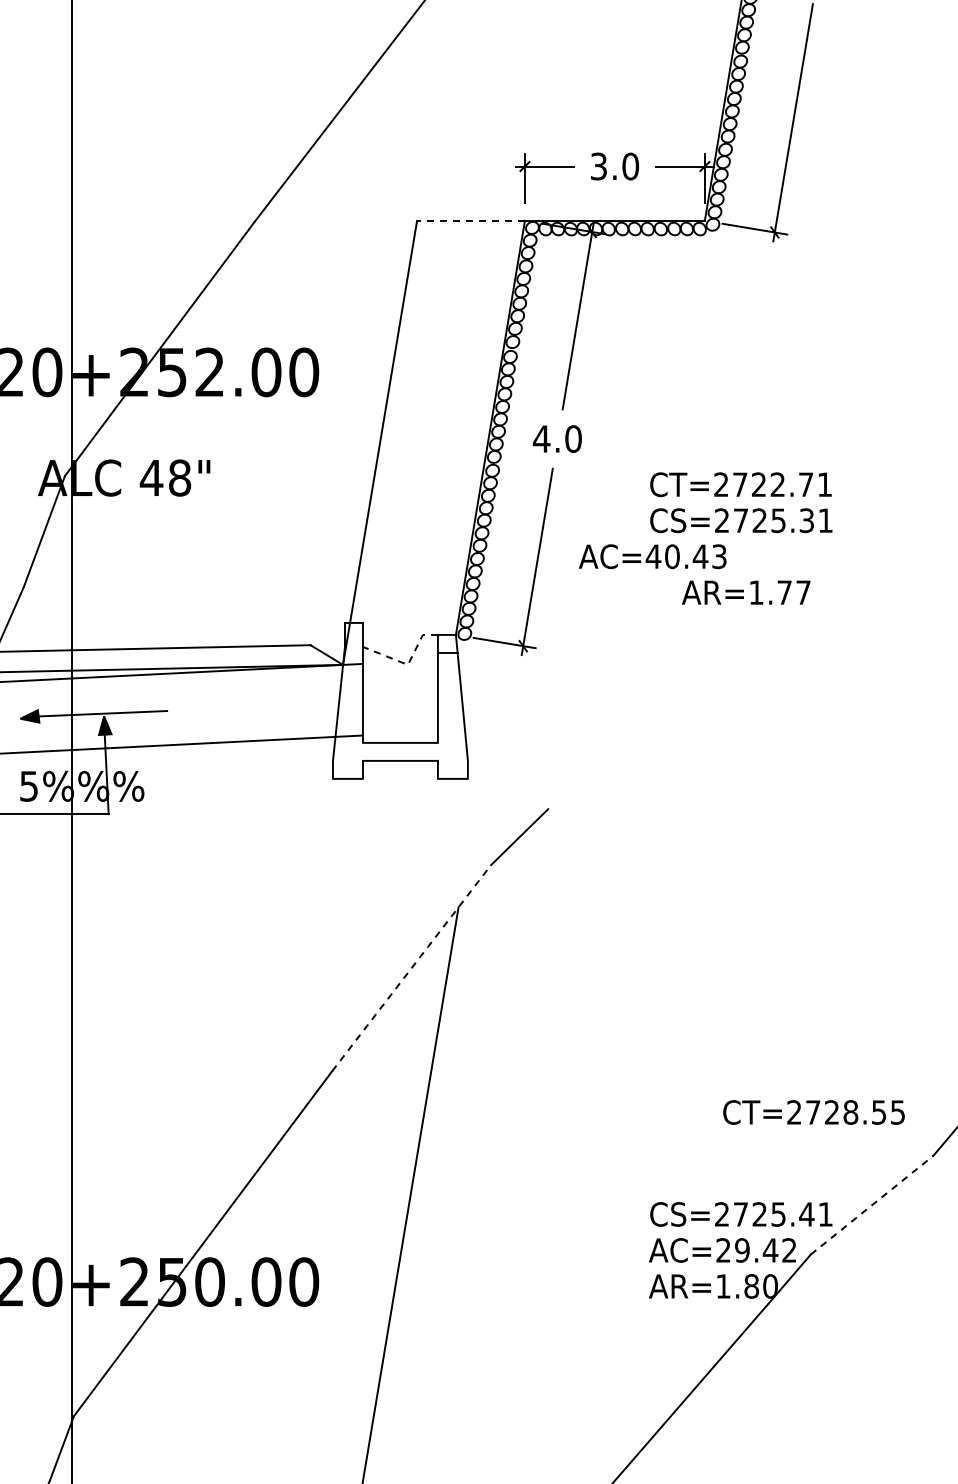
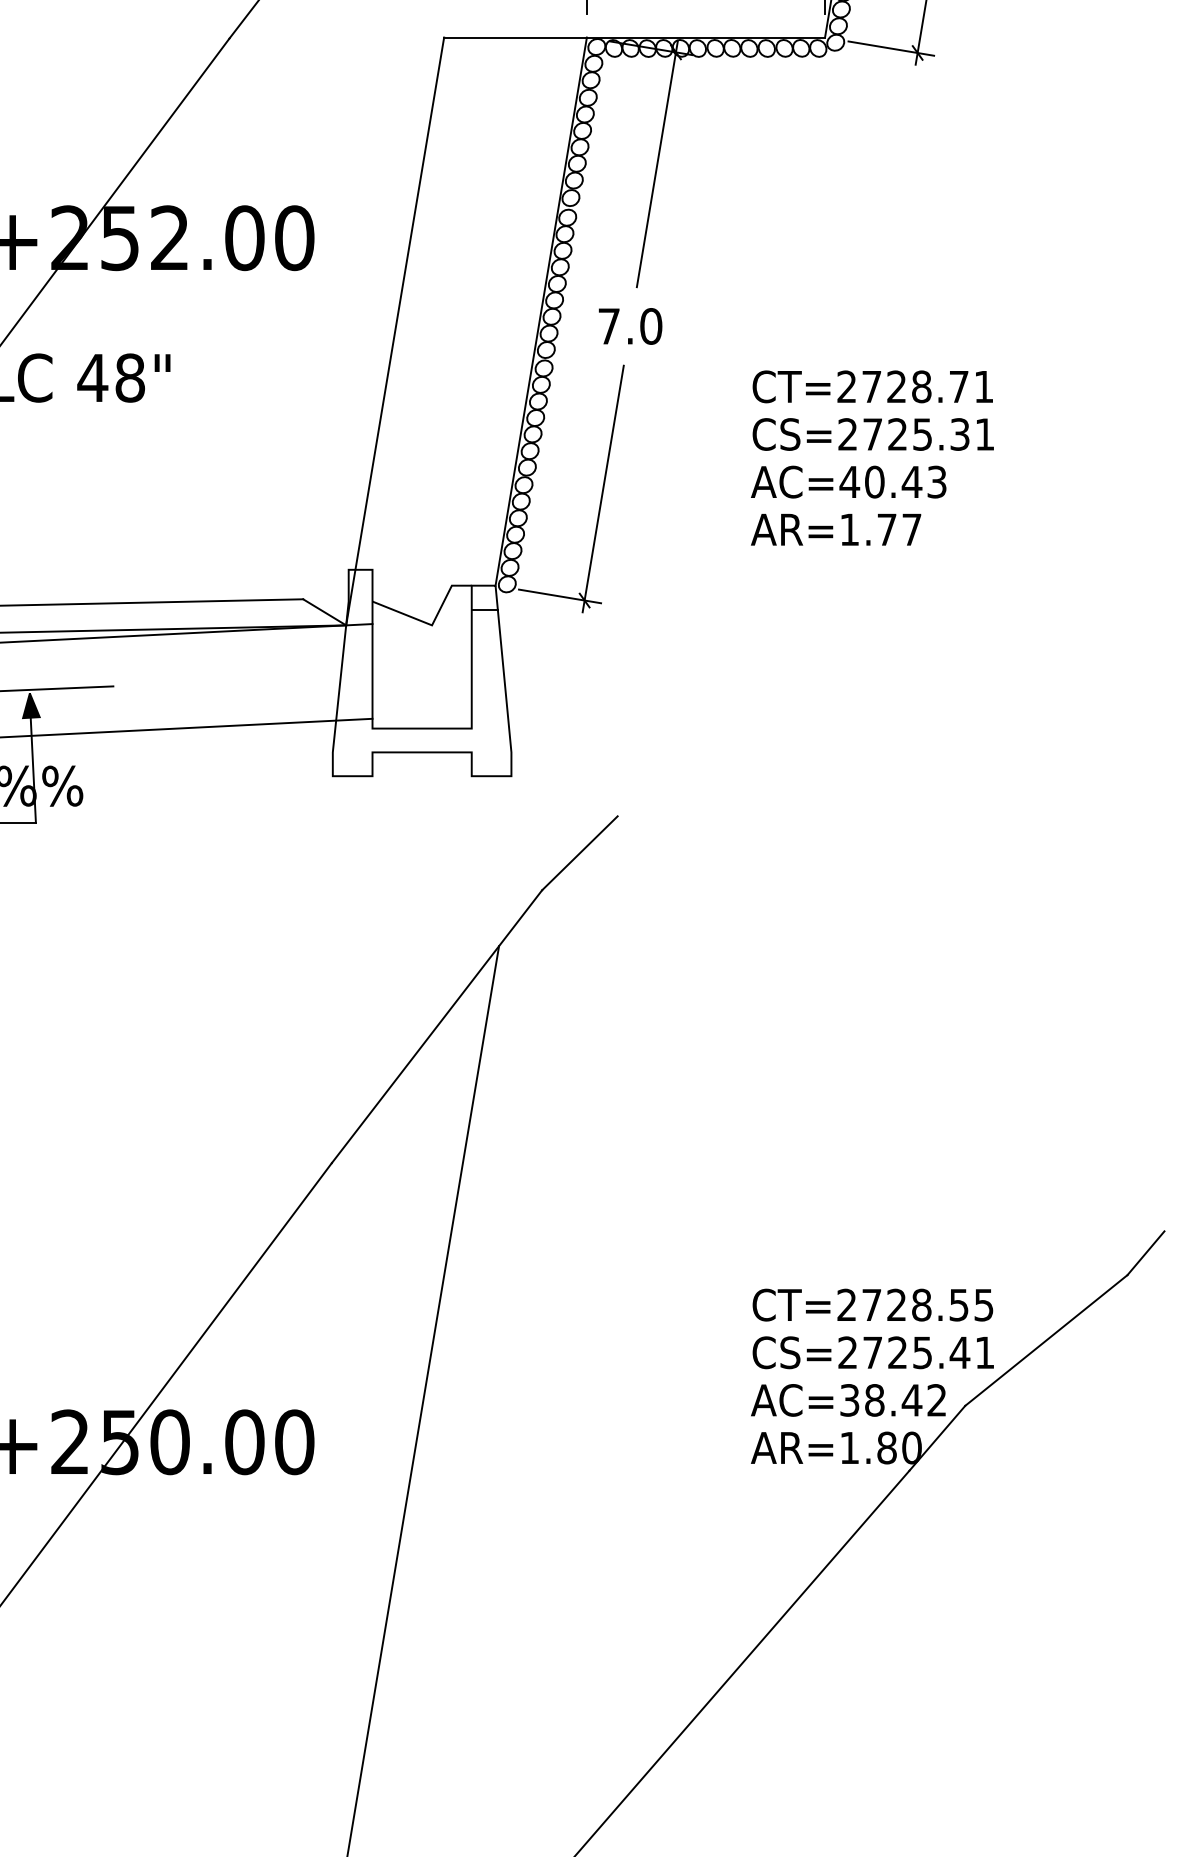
line: (471, 220) -> (516, 37), dashed -> solid
text: (541, 438) -> (608, 325), 4.0 -> 7.0
text: (777, 484) -> (921, 386), CT=2722.71 -> CT=2728.71
text: (652, 556) -> (848, 481), moved
text: (746, 592) -> (836, 529), moved
line: (407, 664) -> (431, 624), dashed -> solid
line: (412, 967) -> (438, 1025), dashed -> solid
text: (813, 1112) -> (872, 1305), moved
line: (872, 1205) -> (1046, 1340), dashed -> solid
text: (732, 1250) -> (861, 1400), AC=29.42 -> AC=38.42

